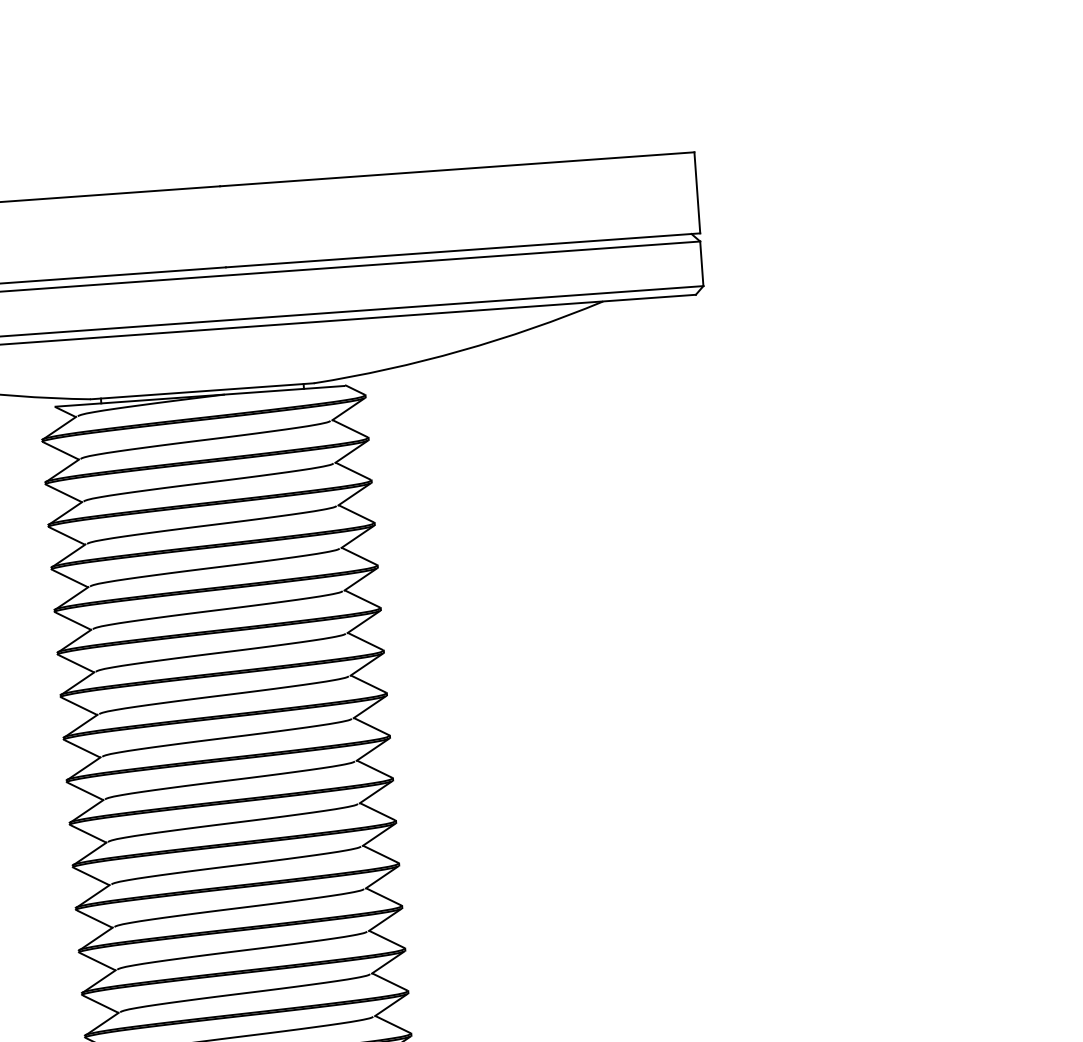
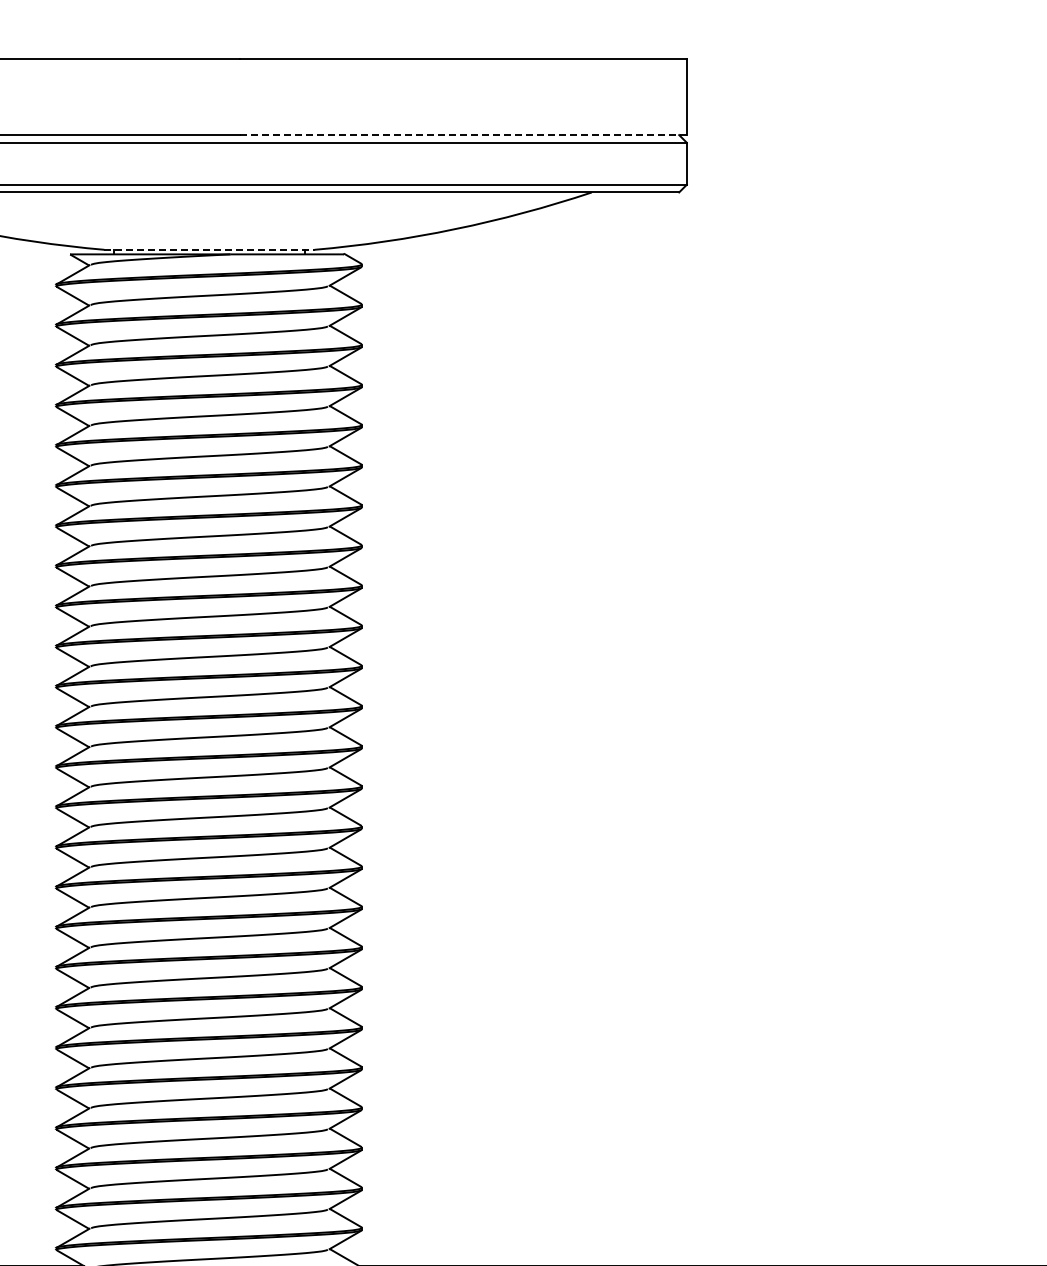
line: (462, 250) -> (463, 135), solid -> dashed
line: (203, 390) -> (210, 249), solid -> dashed

